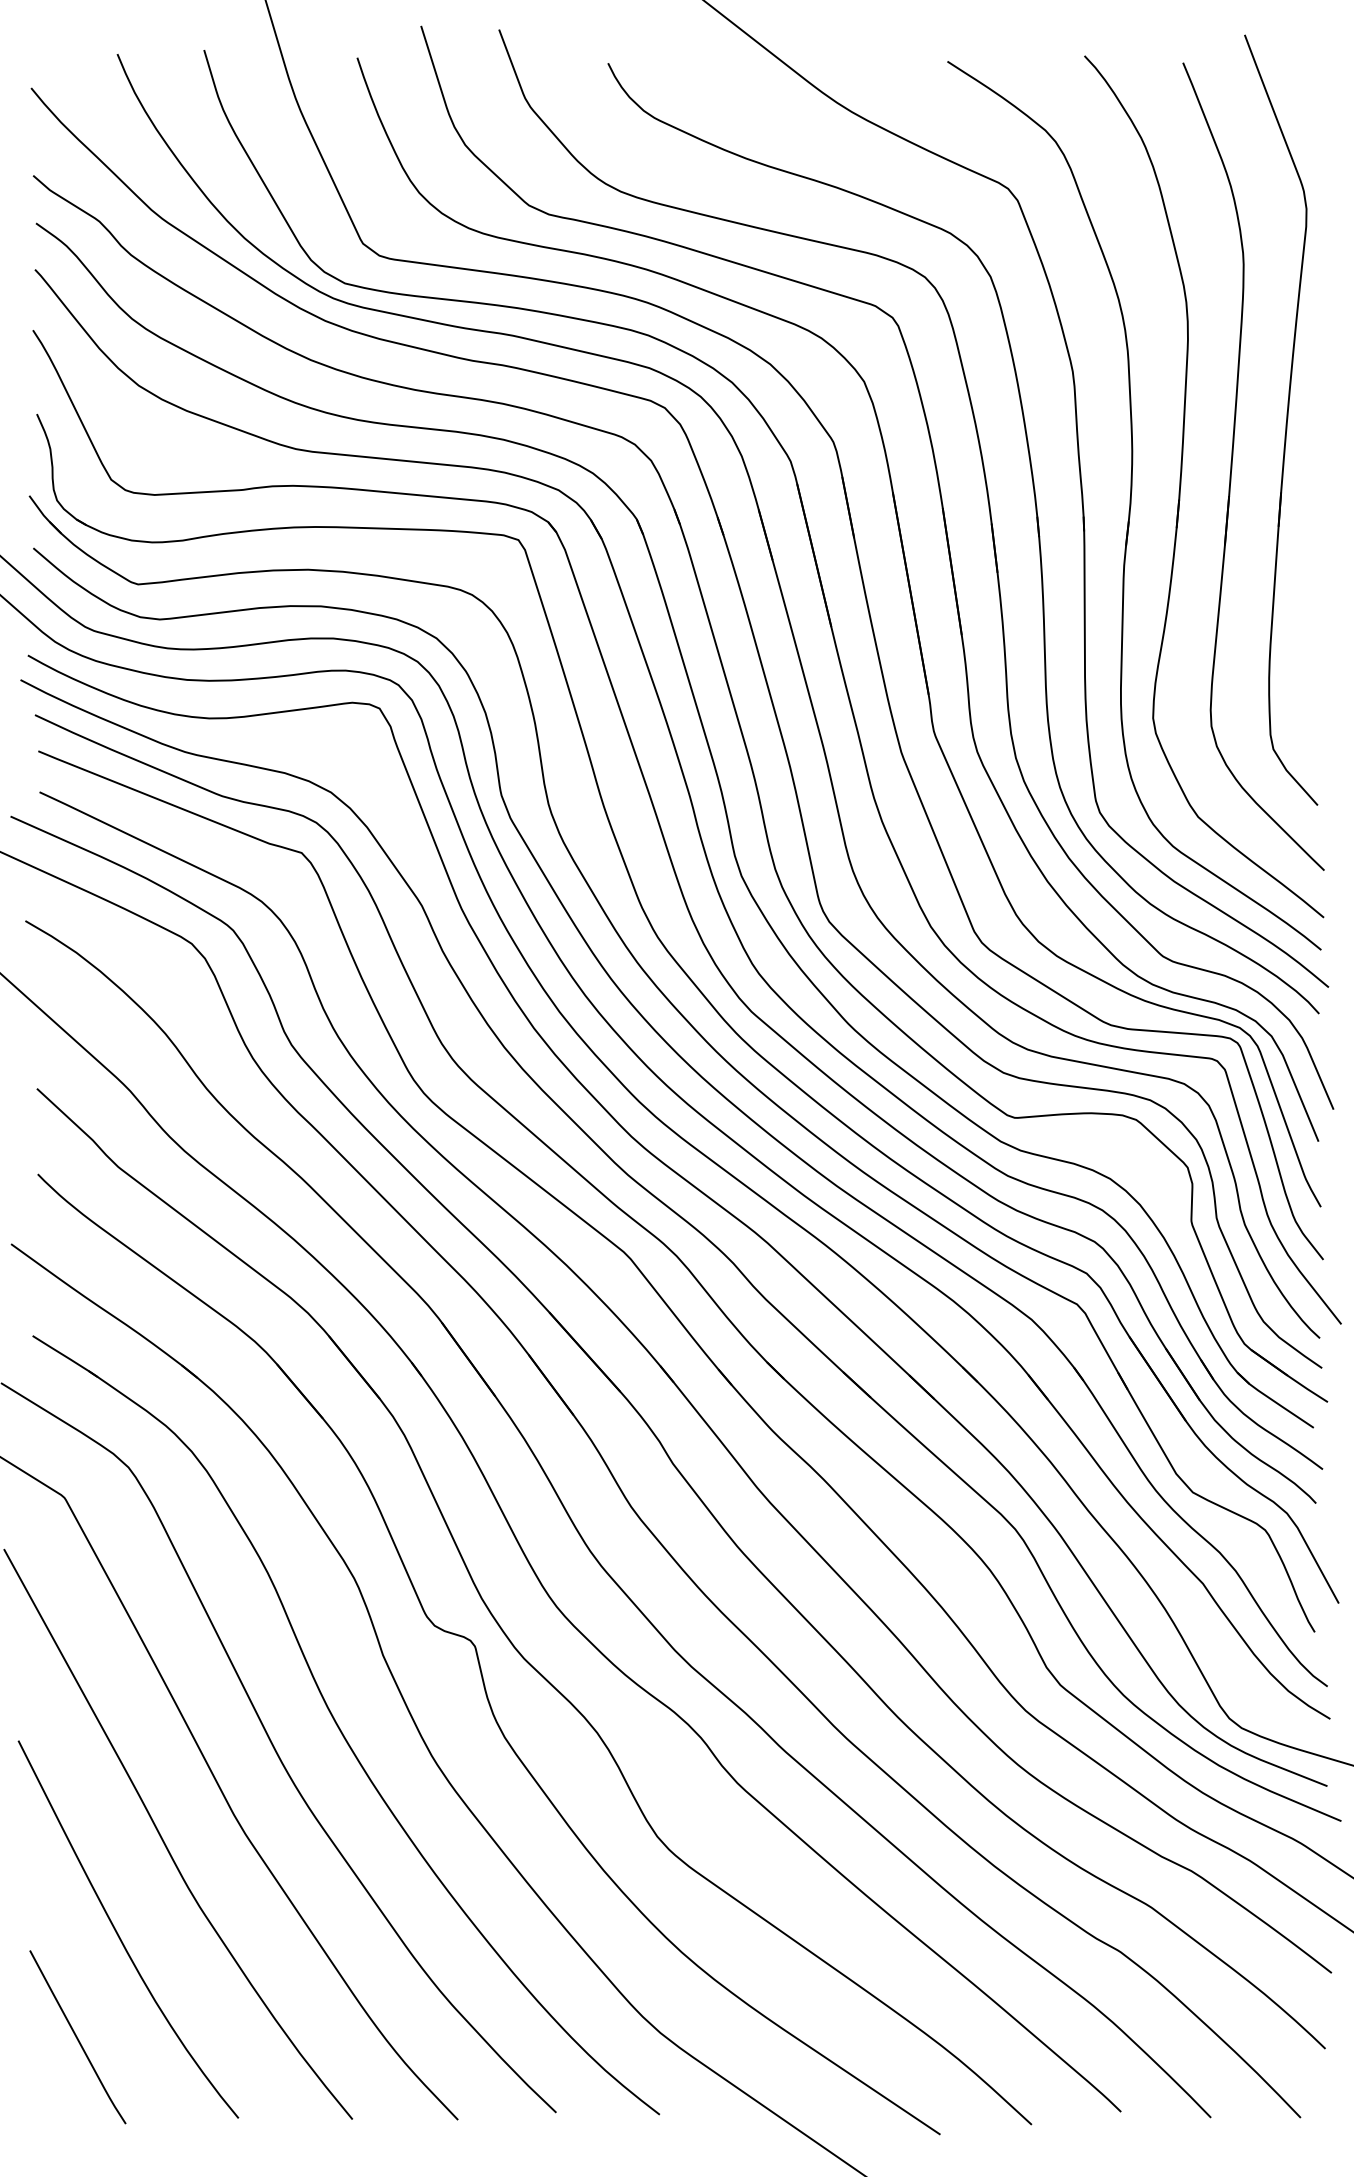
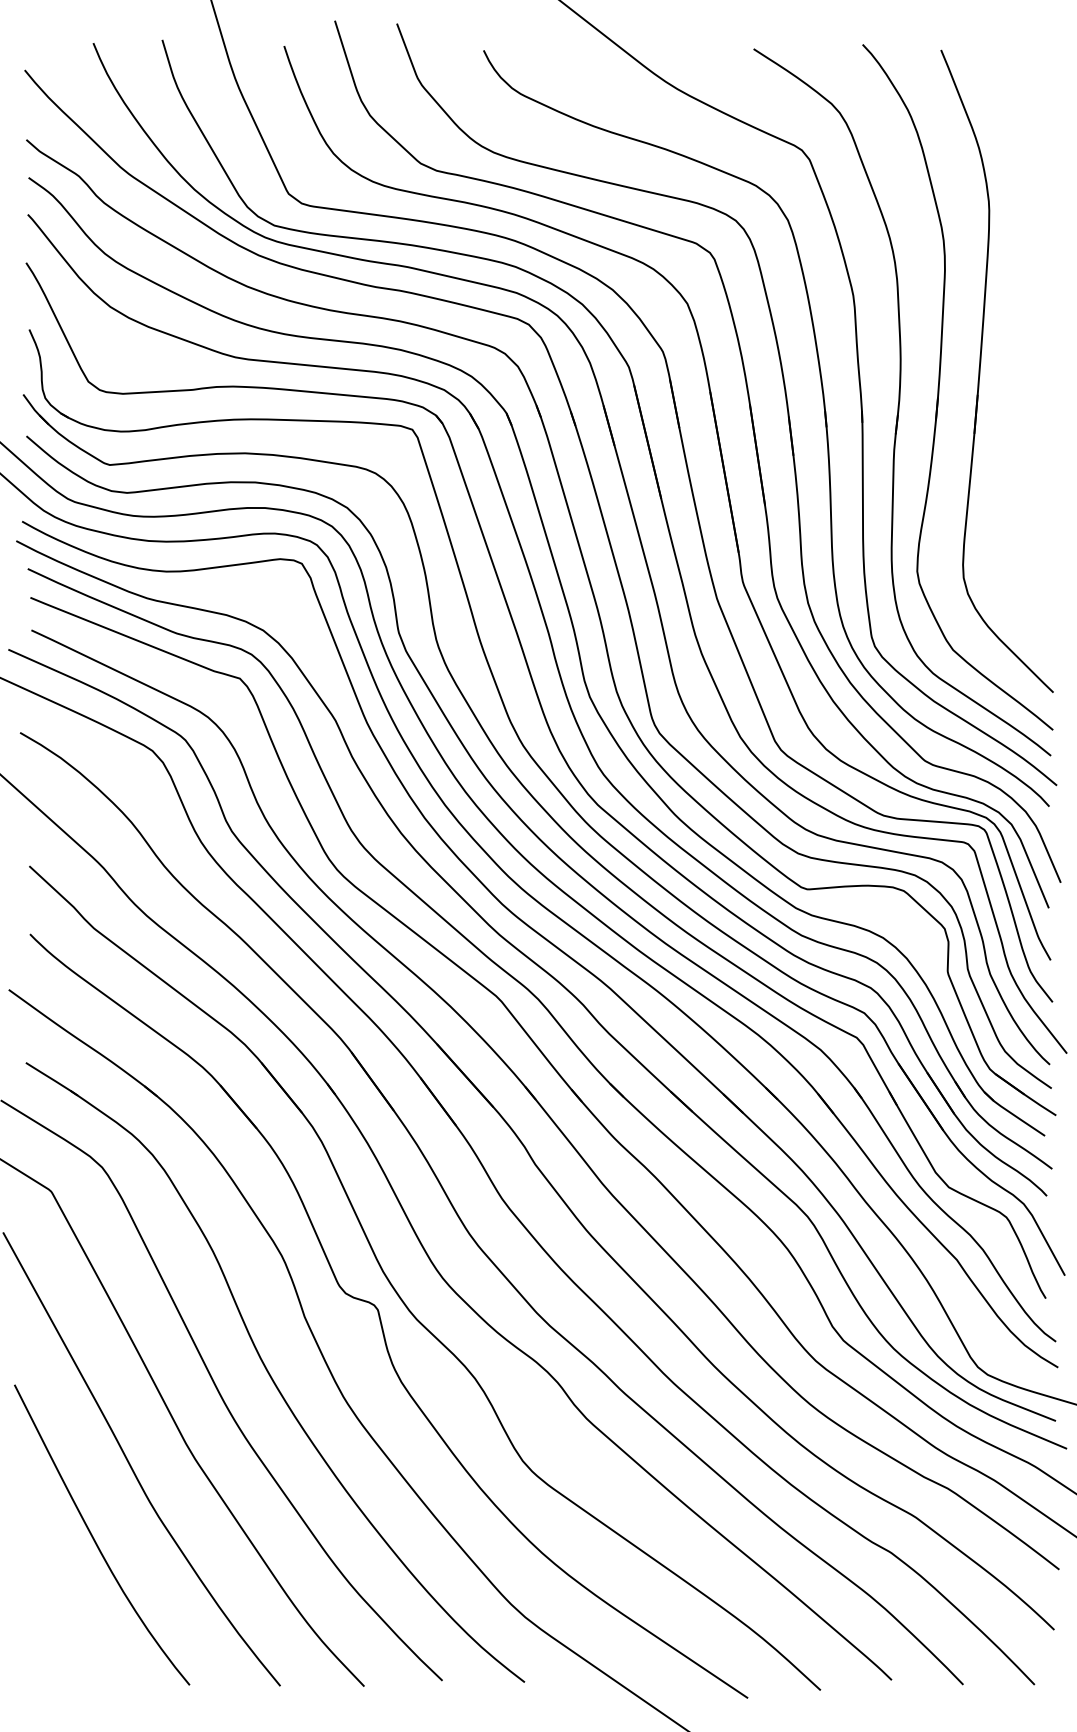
part: (1281, 419) -> (1019, 333), removed
curve: (77, 2037) -> (61, 1620), removed

